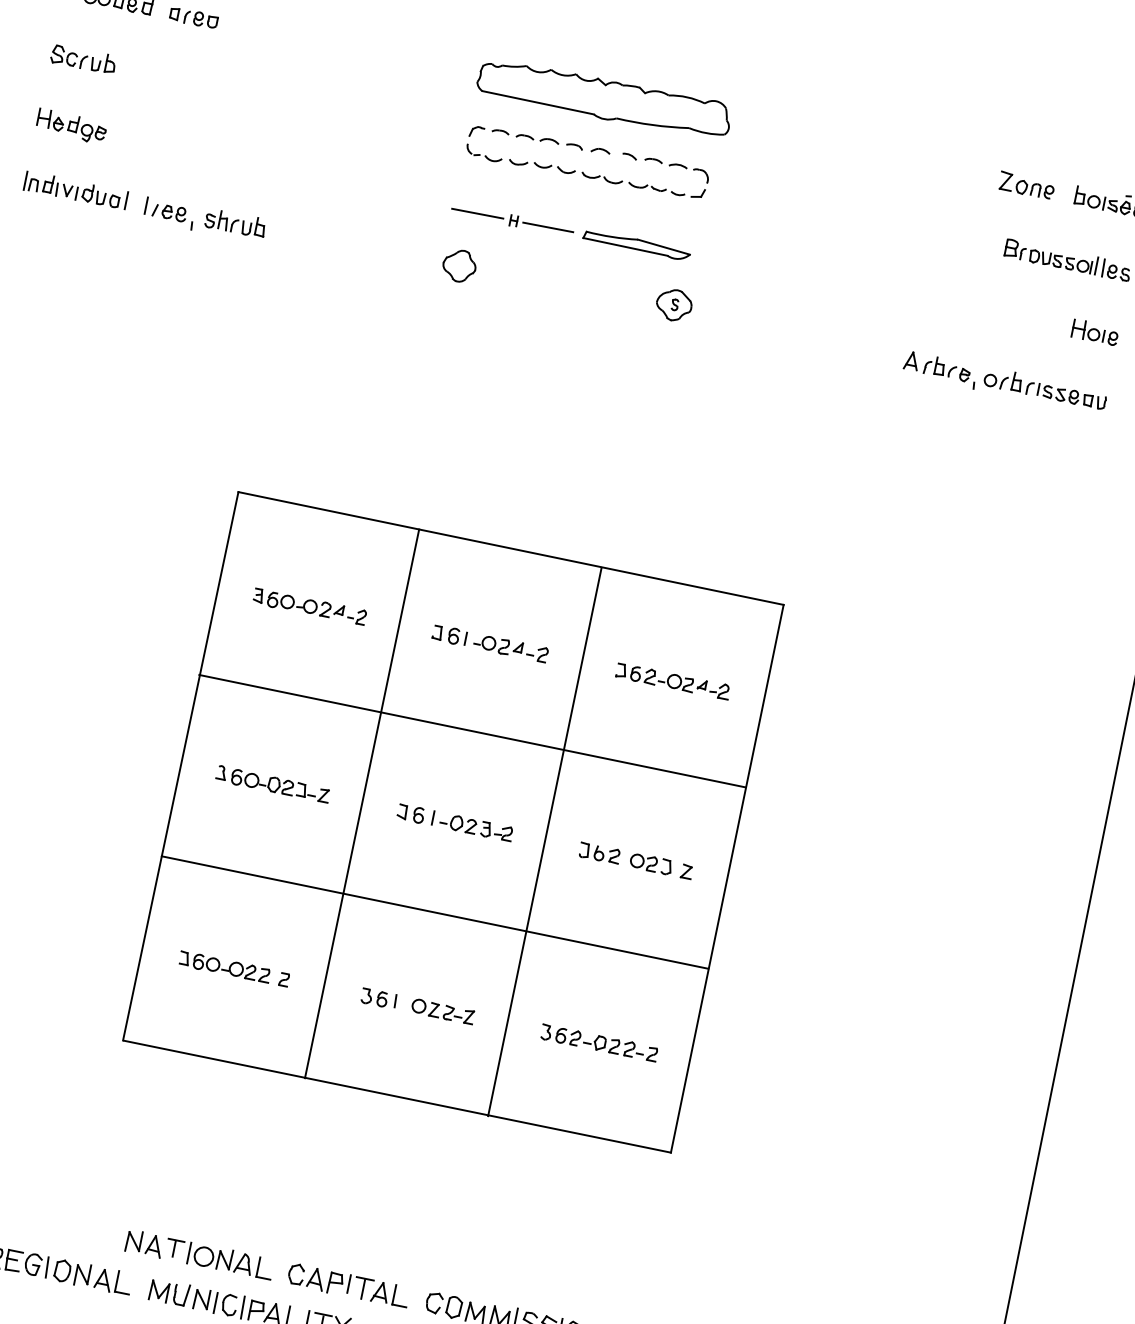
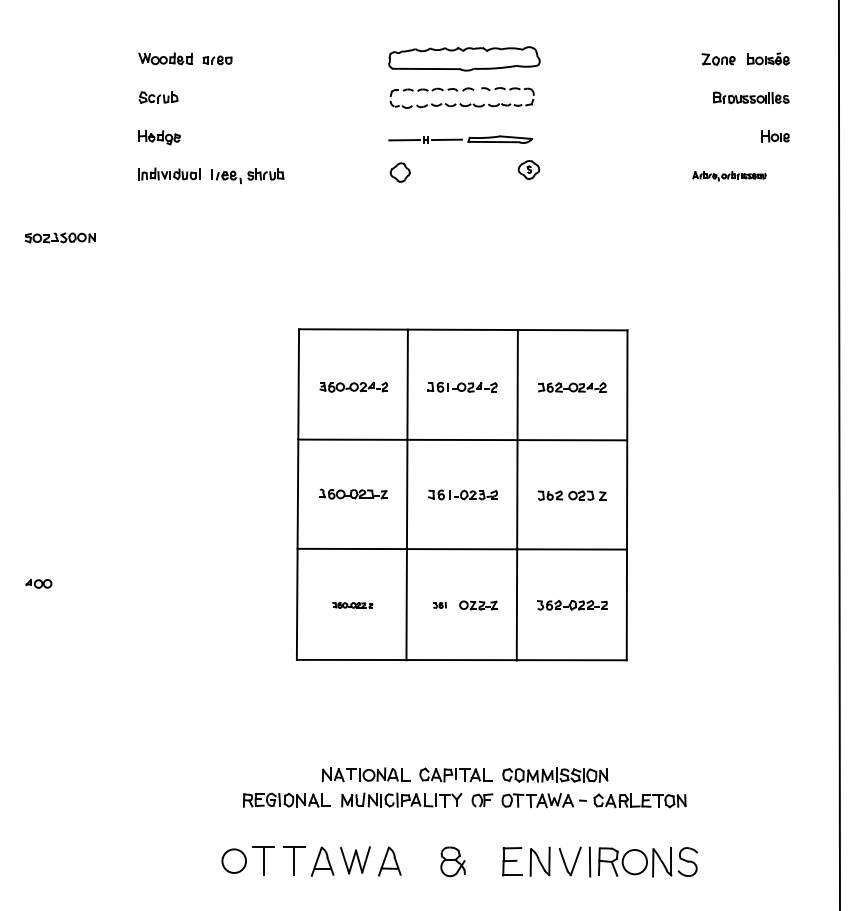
part: (1005, 383) -> (729, 176), size x0.6
part: (233, 968) -> (352, 605), size x0.6
part: (378, 998) -> (439, 605), size x0.6

